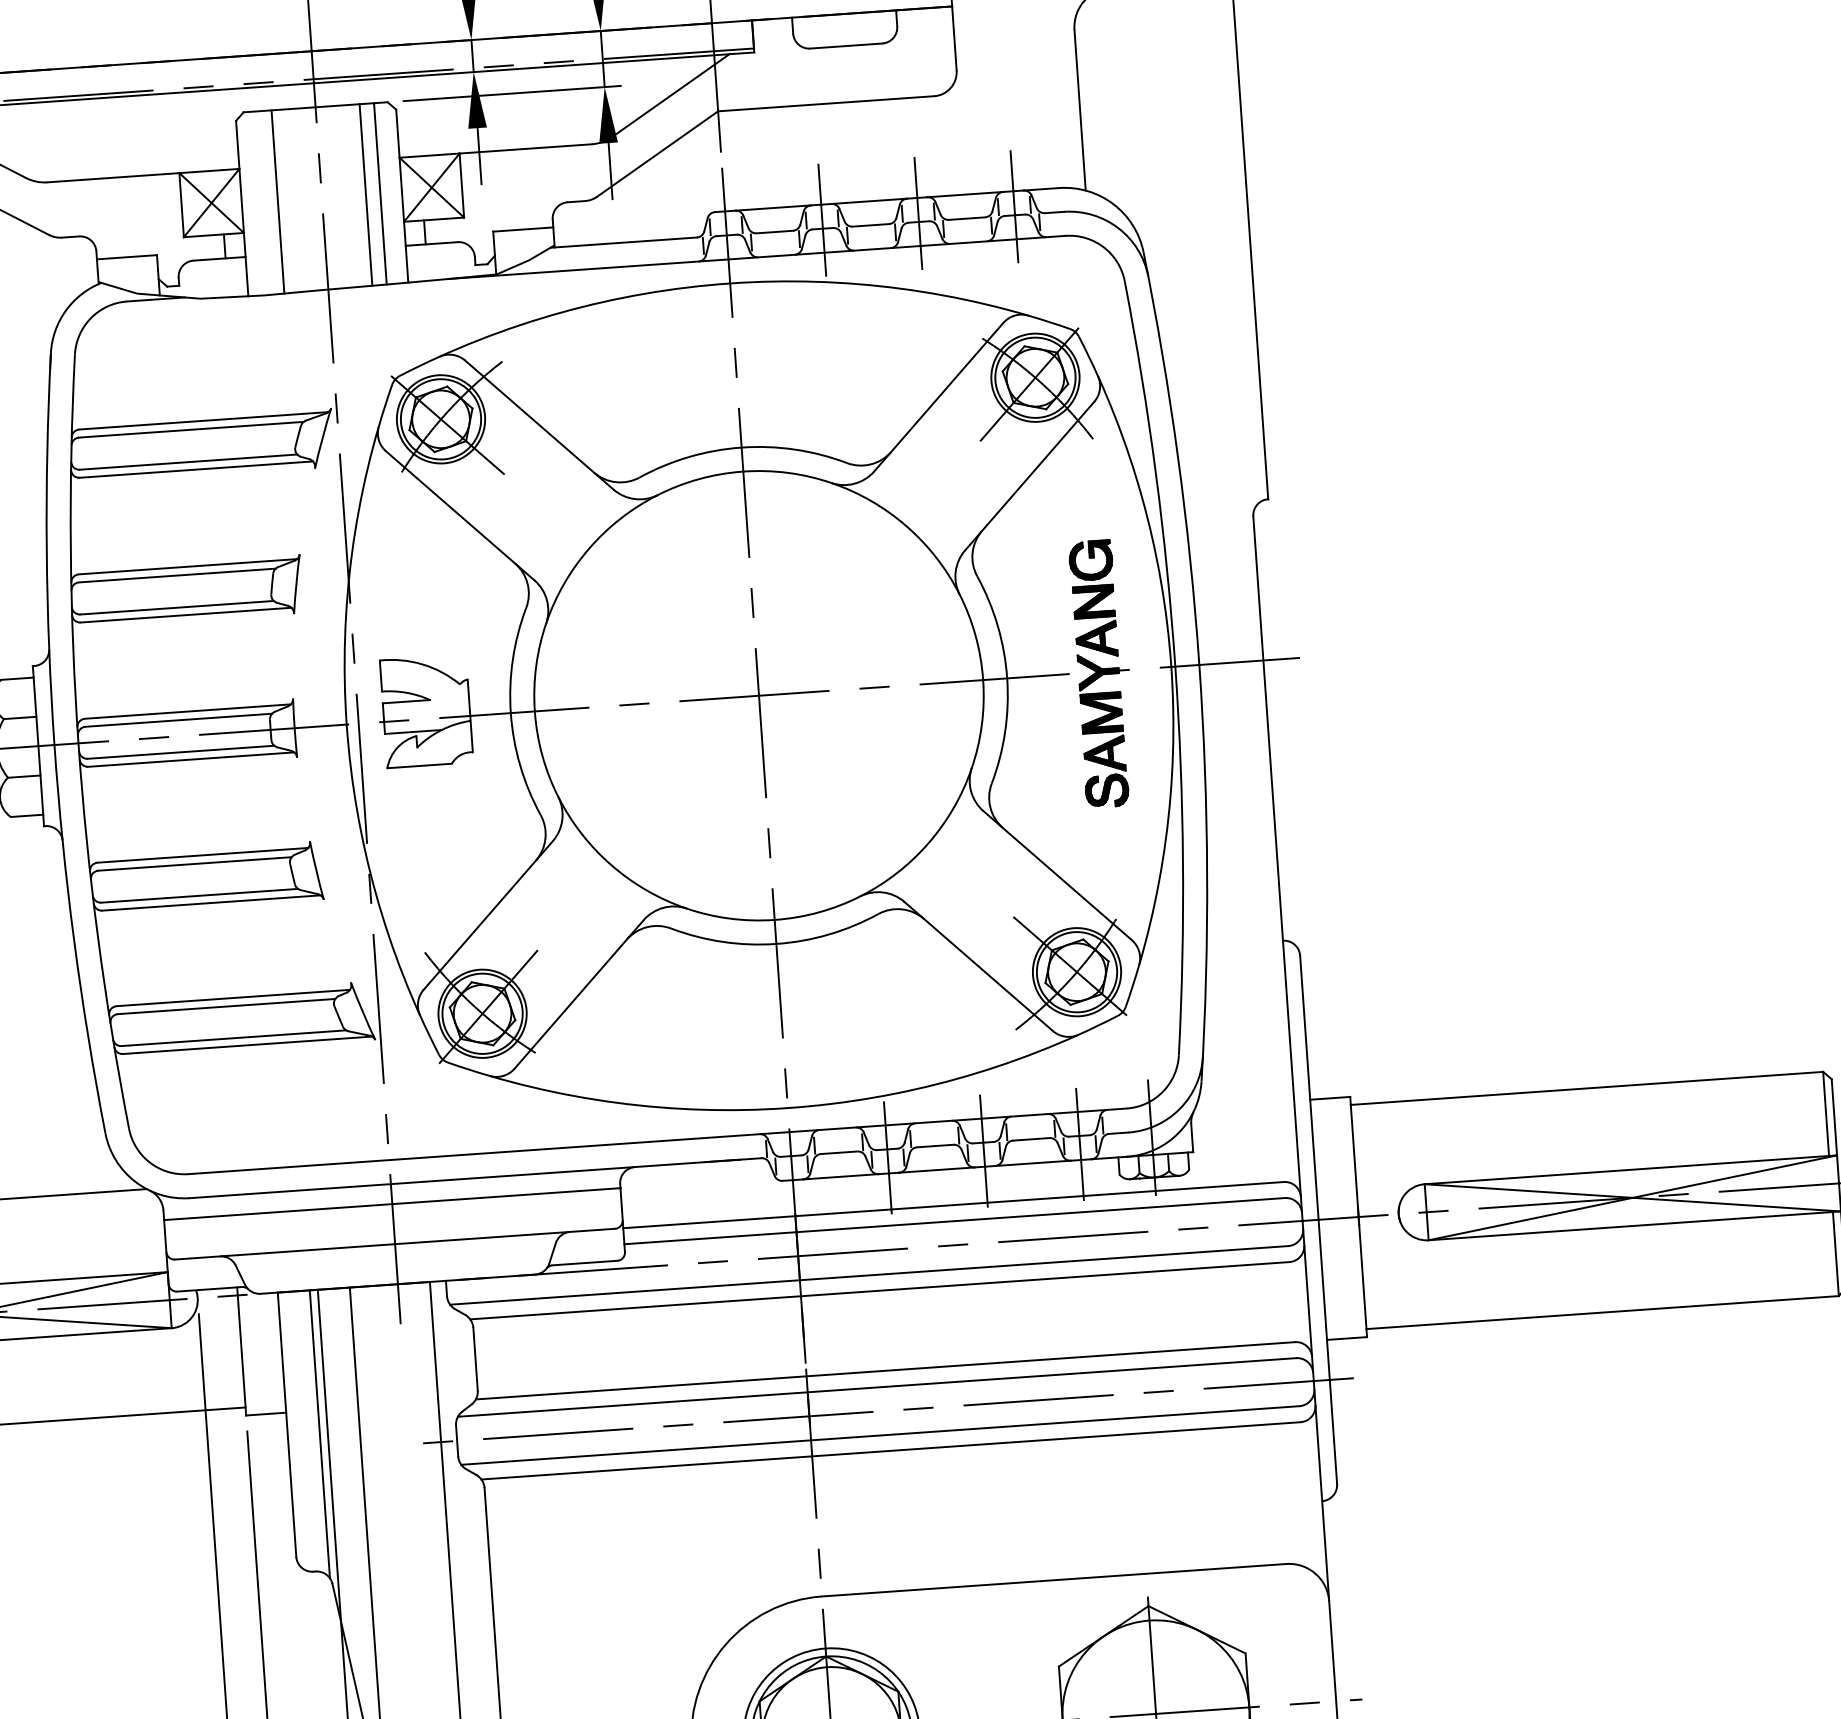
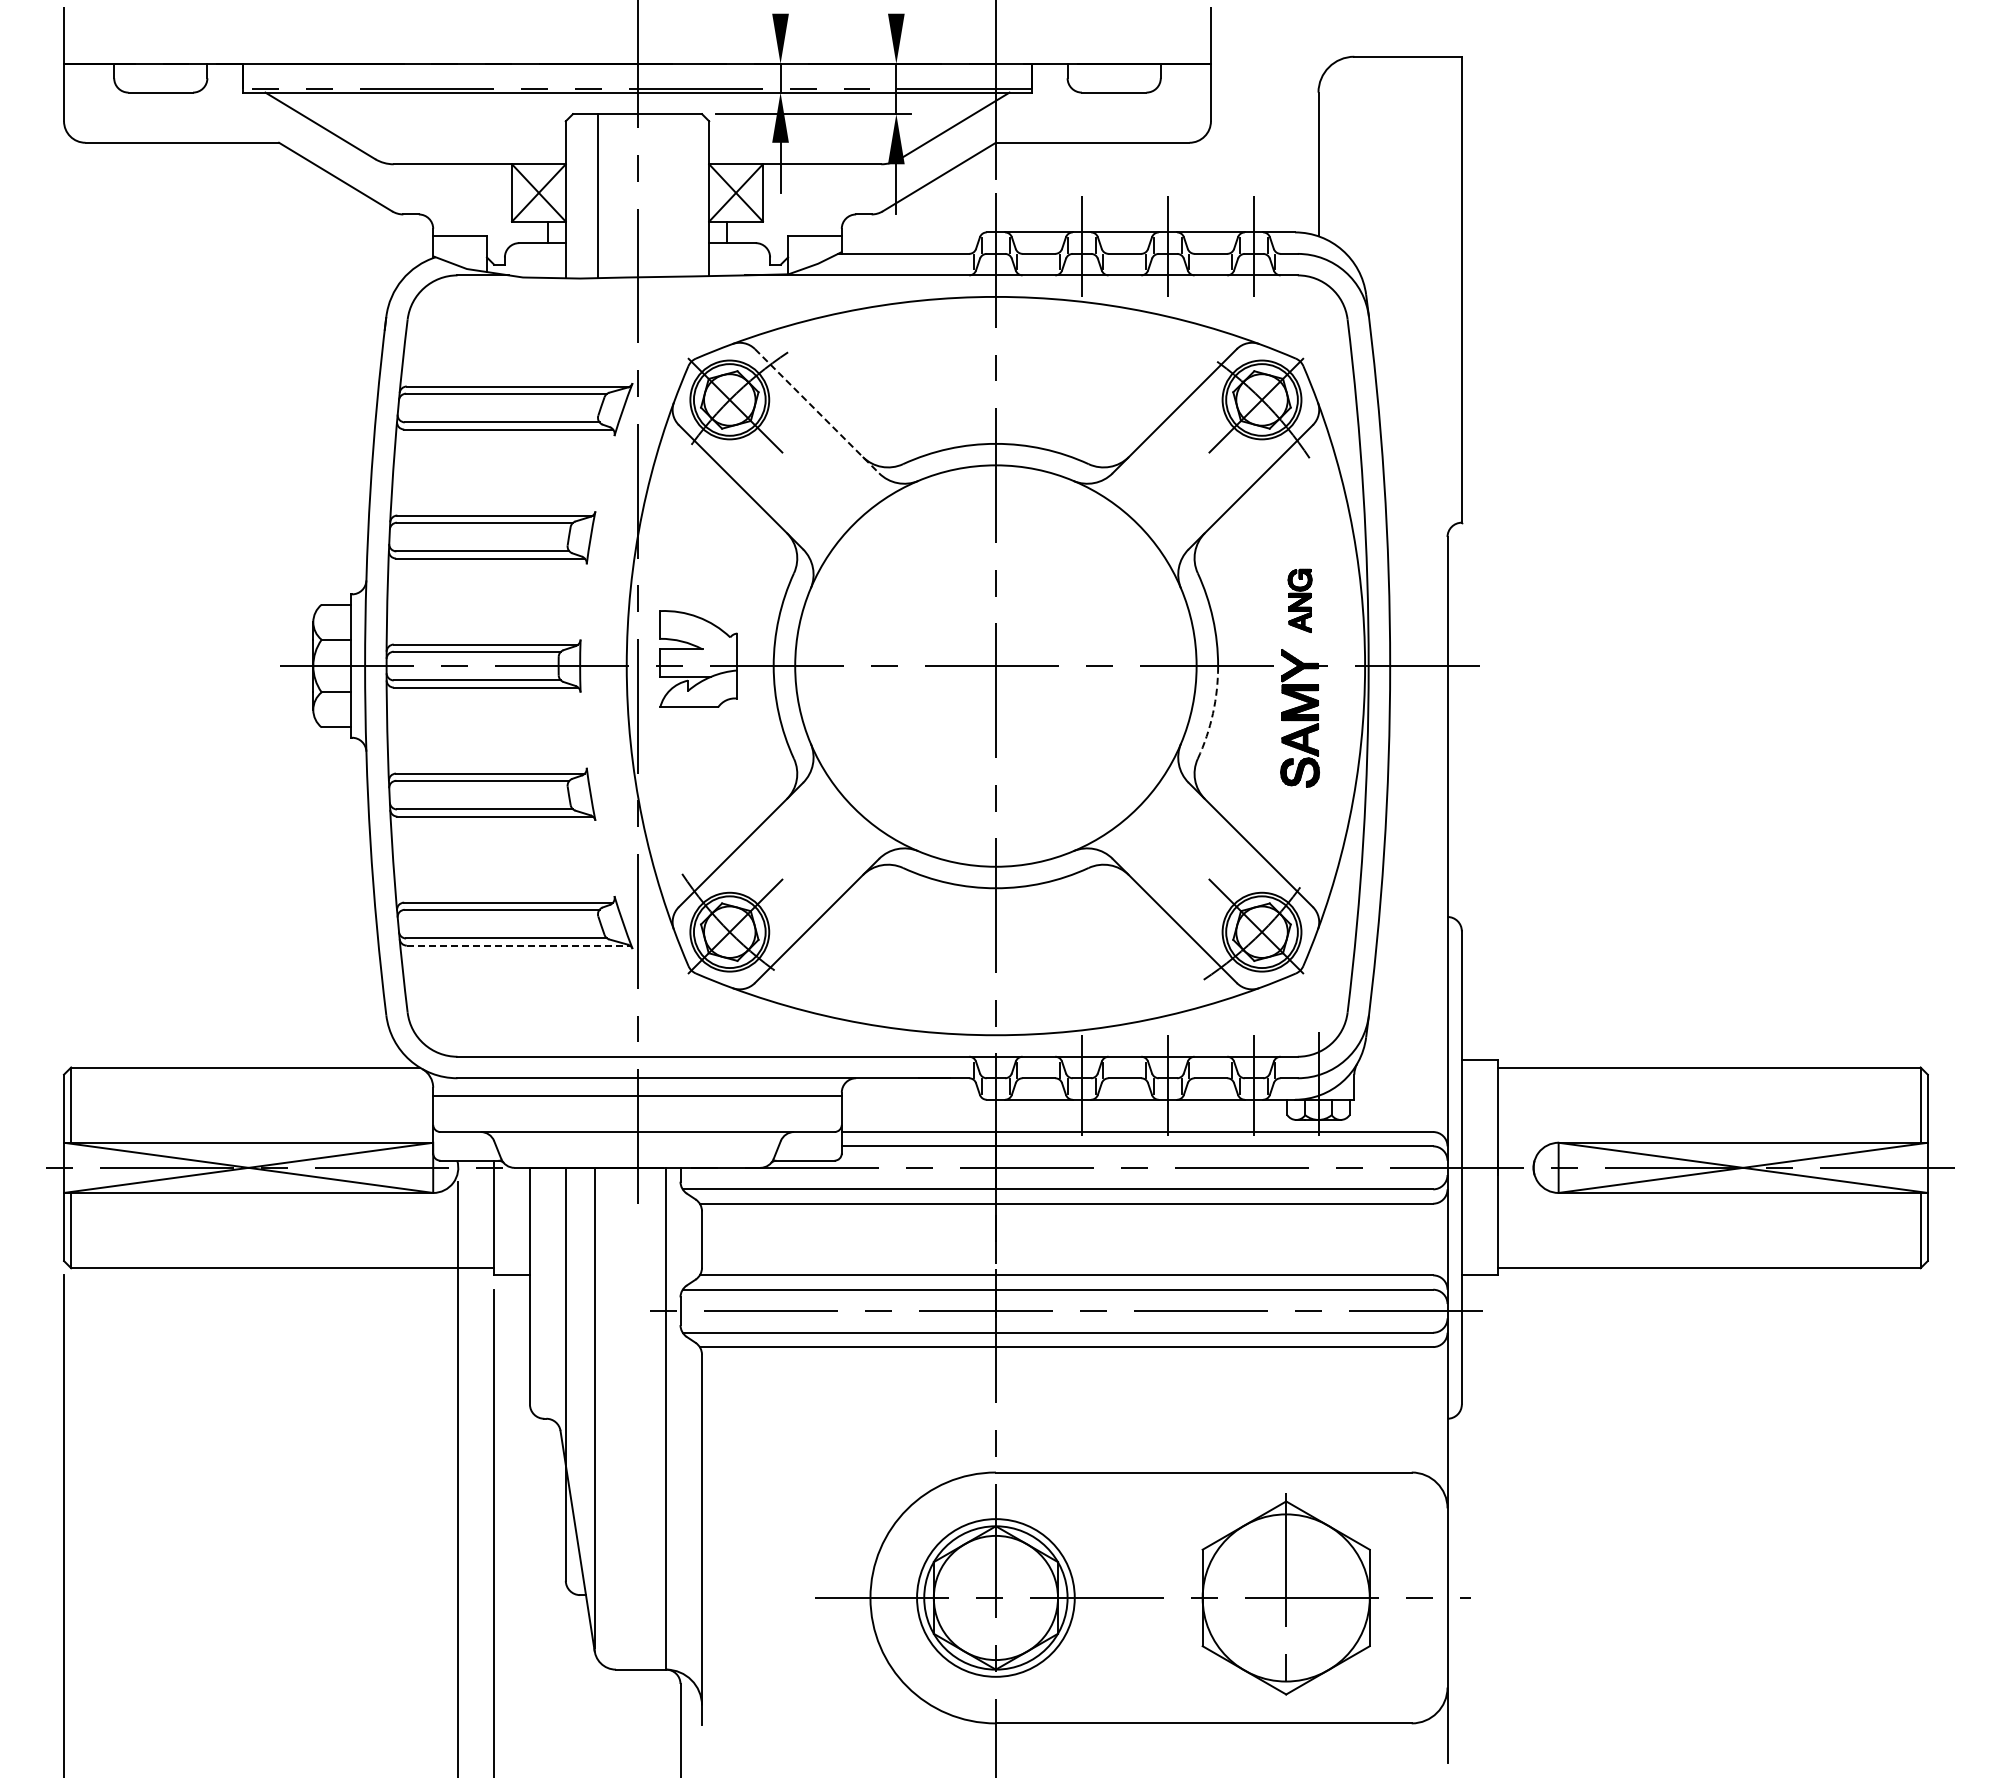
line: (380, 194) -> (689, 195), removed
line: (365, 195) -> (676, 195), removed
line: (539, 425) -> (817, 411), solid -> dashed
part: (1092, 598) -> (1299, 600), size x0.6
arc: (1004, 731) -> (1212, 713), solid -> dashed
line: (248, 1045) -> (519, 945), solid -> dashed
line: (319, 1434) -> (558, 1296), removed

